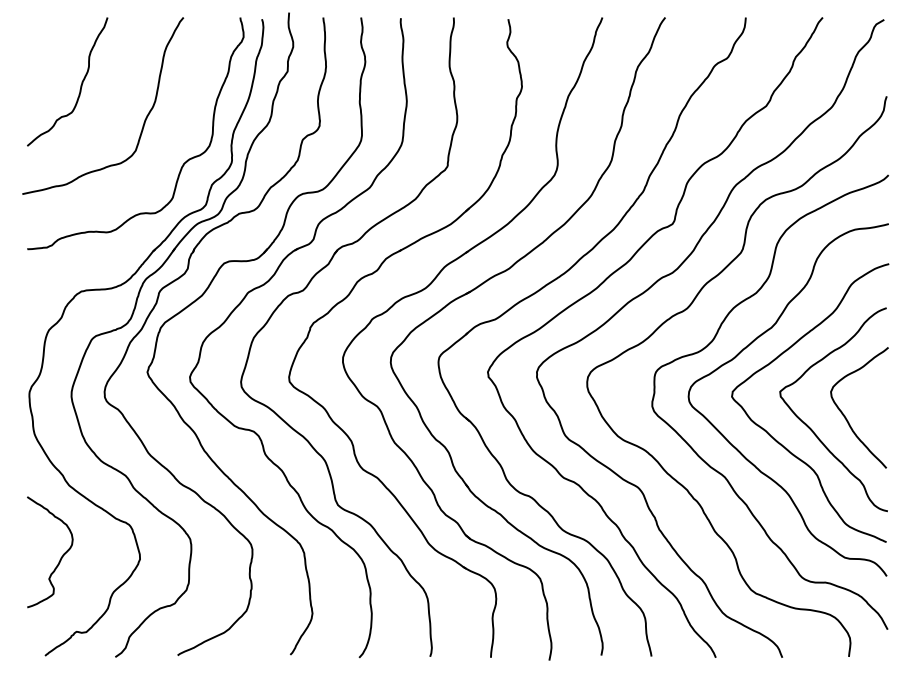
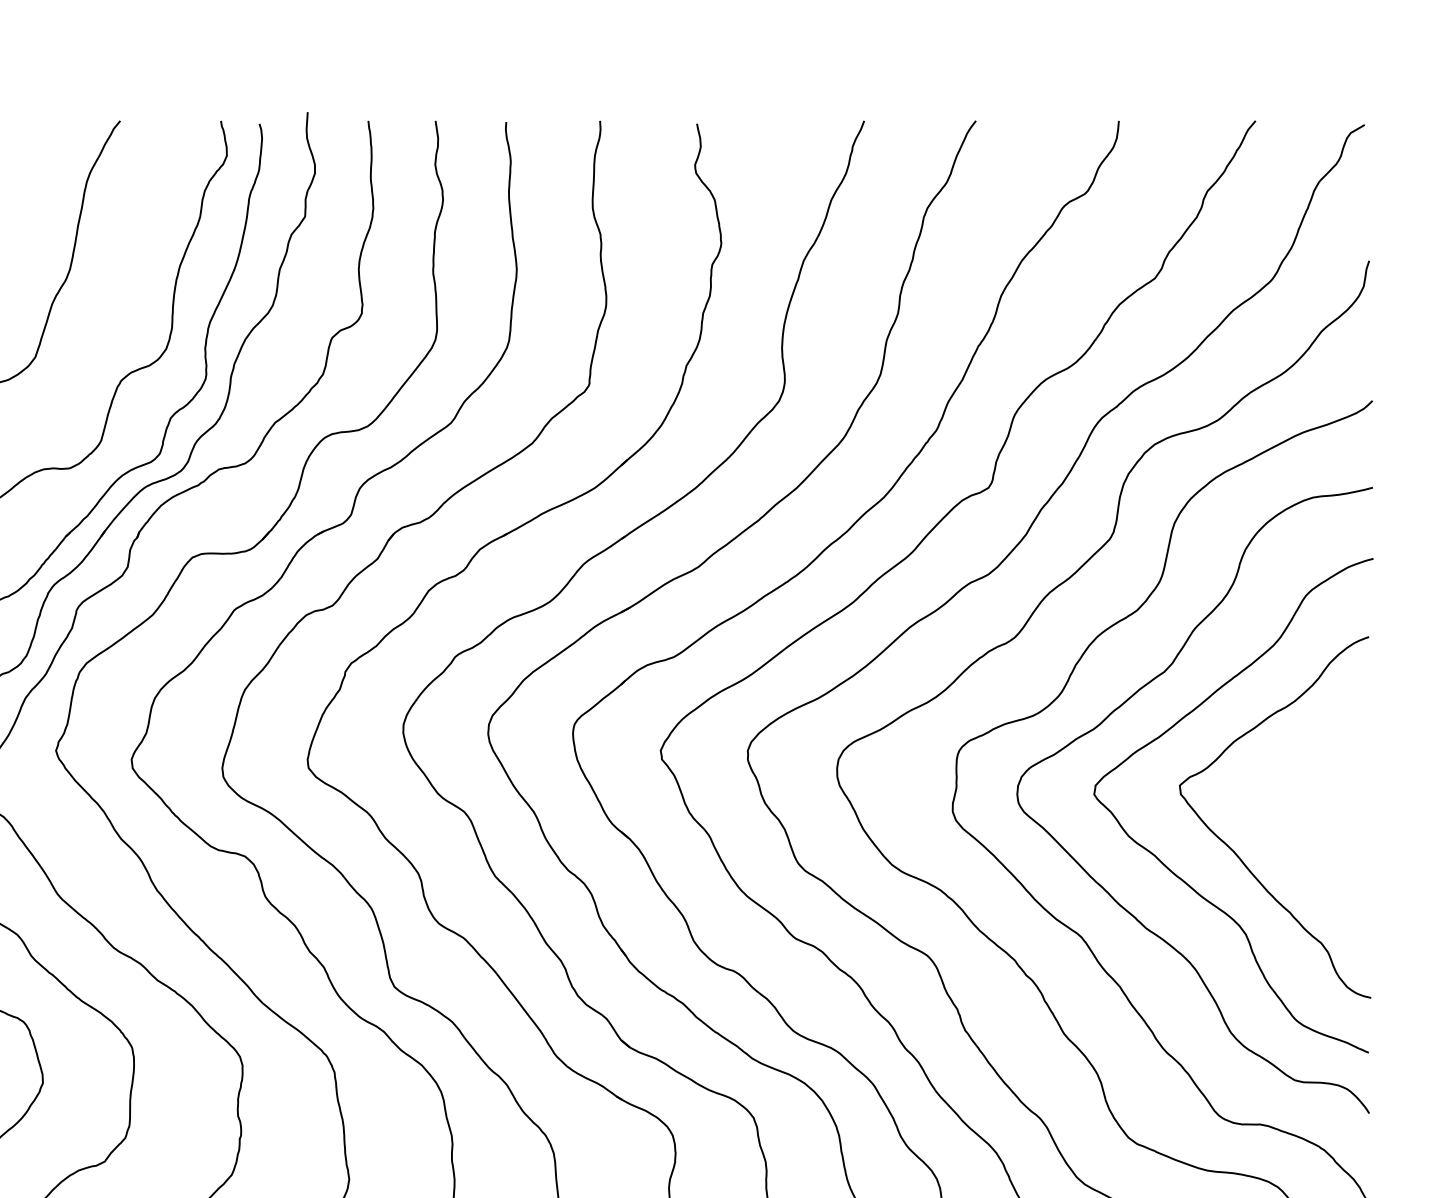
curve: (845, 415) -> (1295, 827), removed

